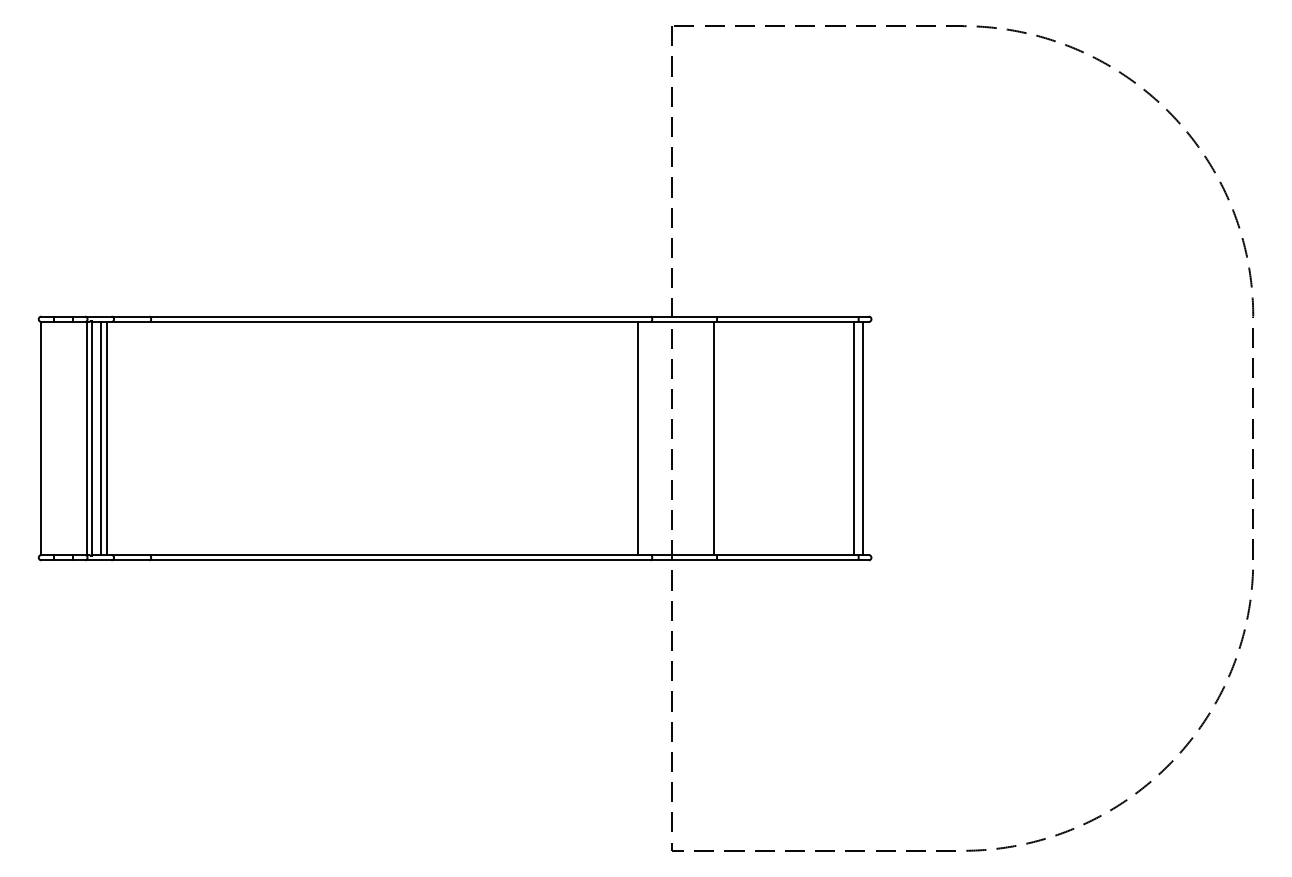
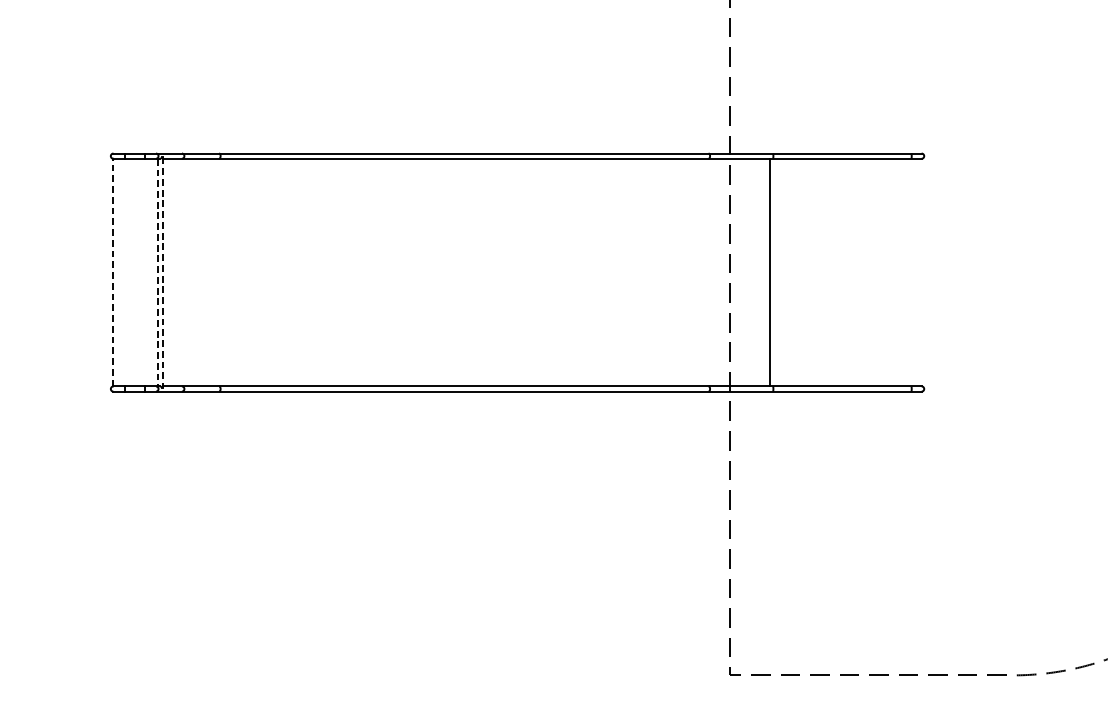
line: (41, 438) -> (113, 272), solid -> dashed
line: (86, 438) -> (157, 272), solid -> dashed
line: (92, 438) -> (163, 272), solid -> dashed
line: (101, 438) -> (172, 272), removed
line: (106, 438) -> (177, 272), removed
line: (637, 438) -> (695, 272), removed
line: (854, 438) -> (907, 272), removed
line: (862, 438) -> (915, 272), removed

